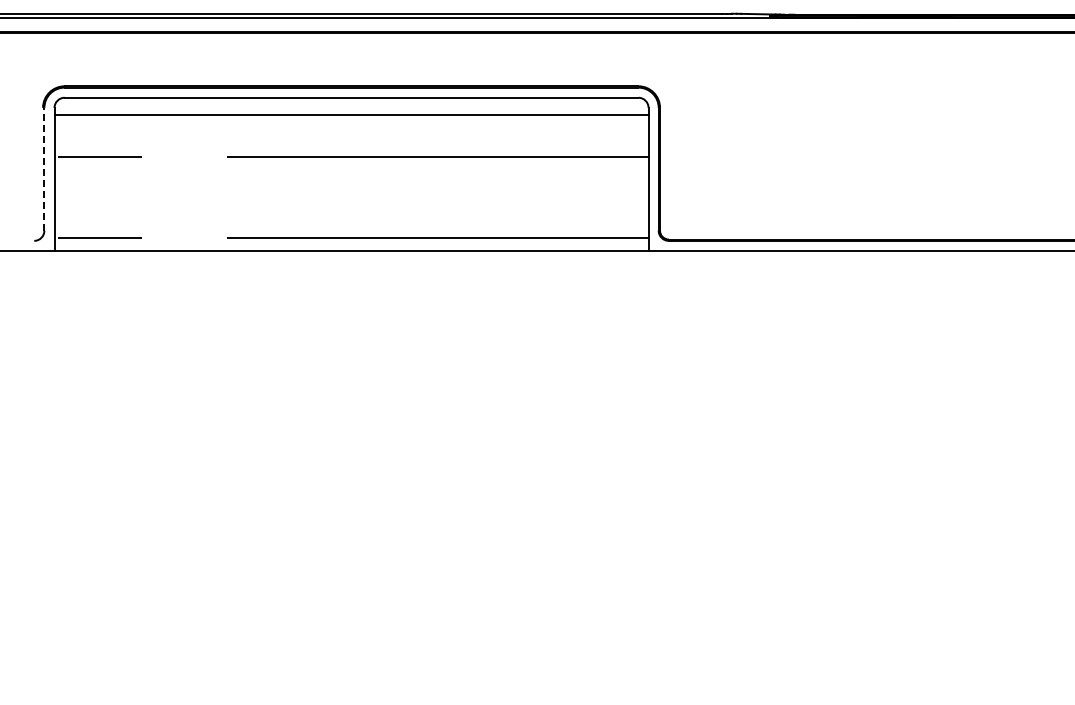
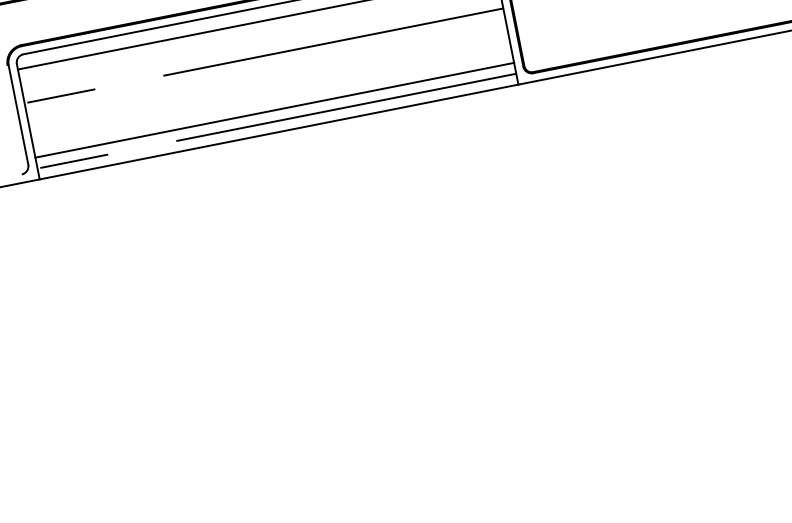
line: (44, 168) -> (18, 114), dashed -> solid
line: (351, 224) -> (274, 110), added

